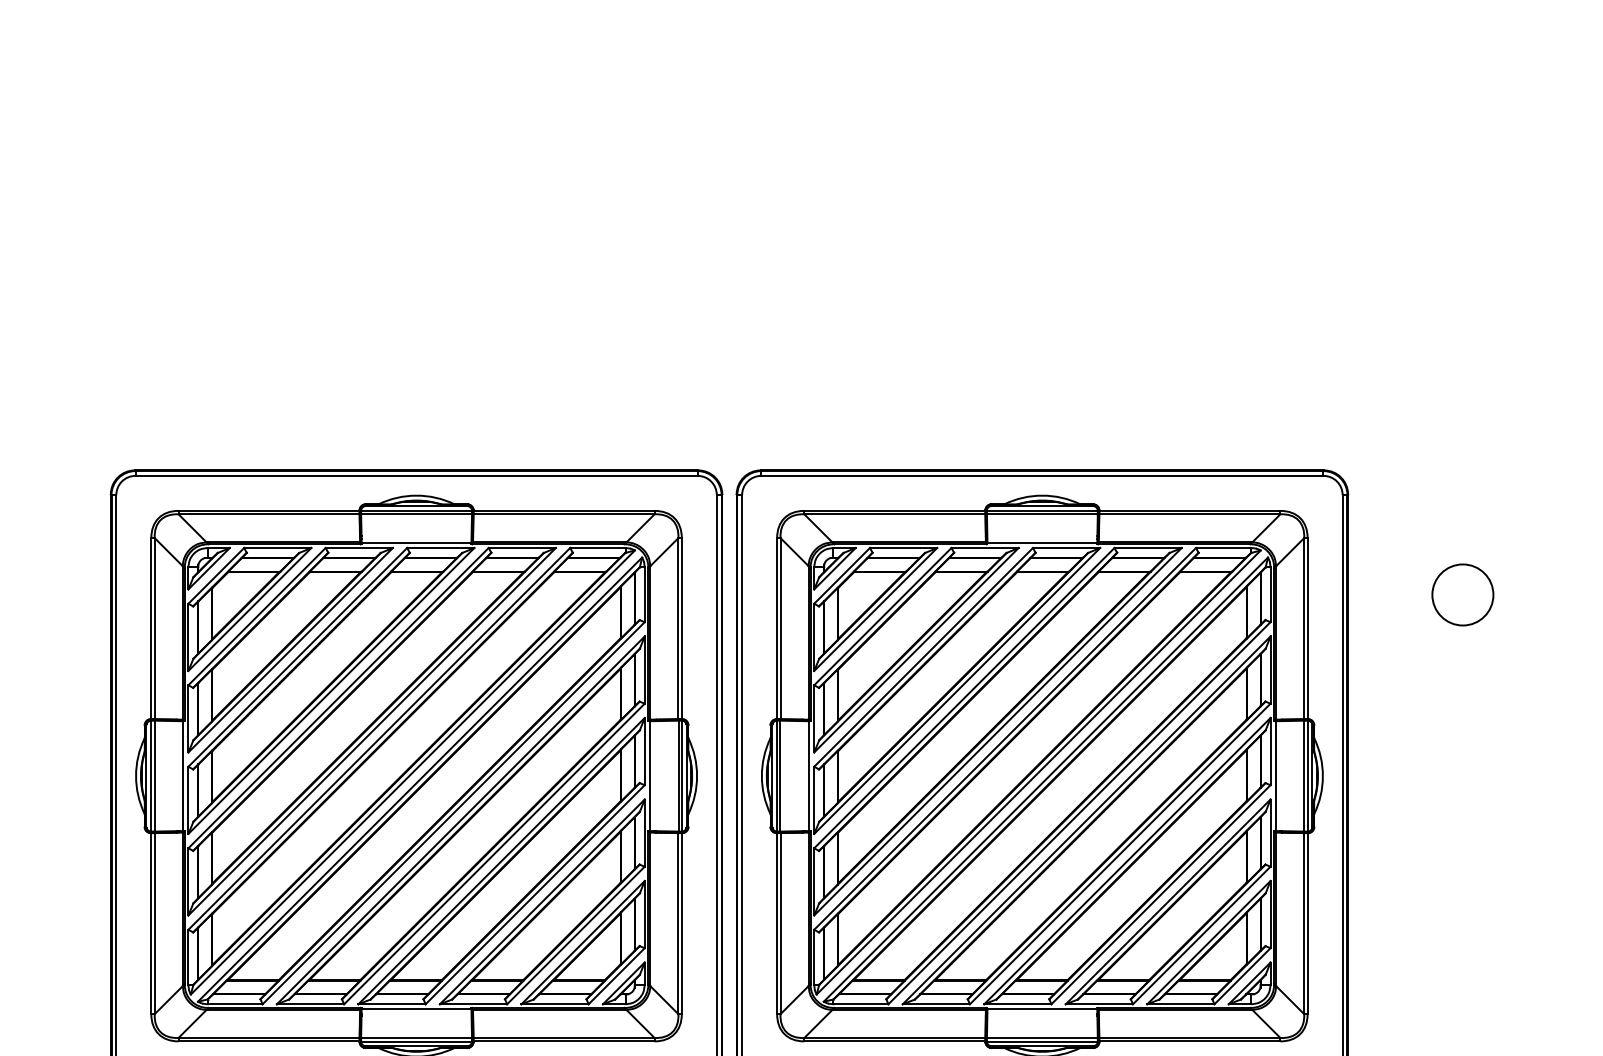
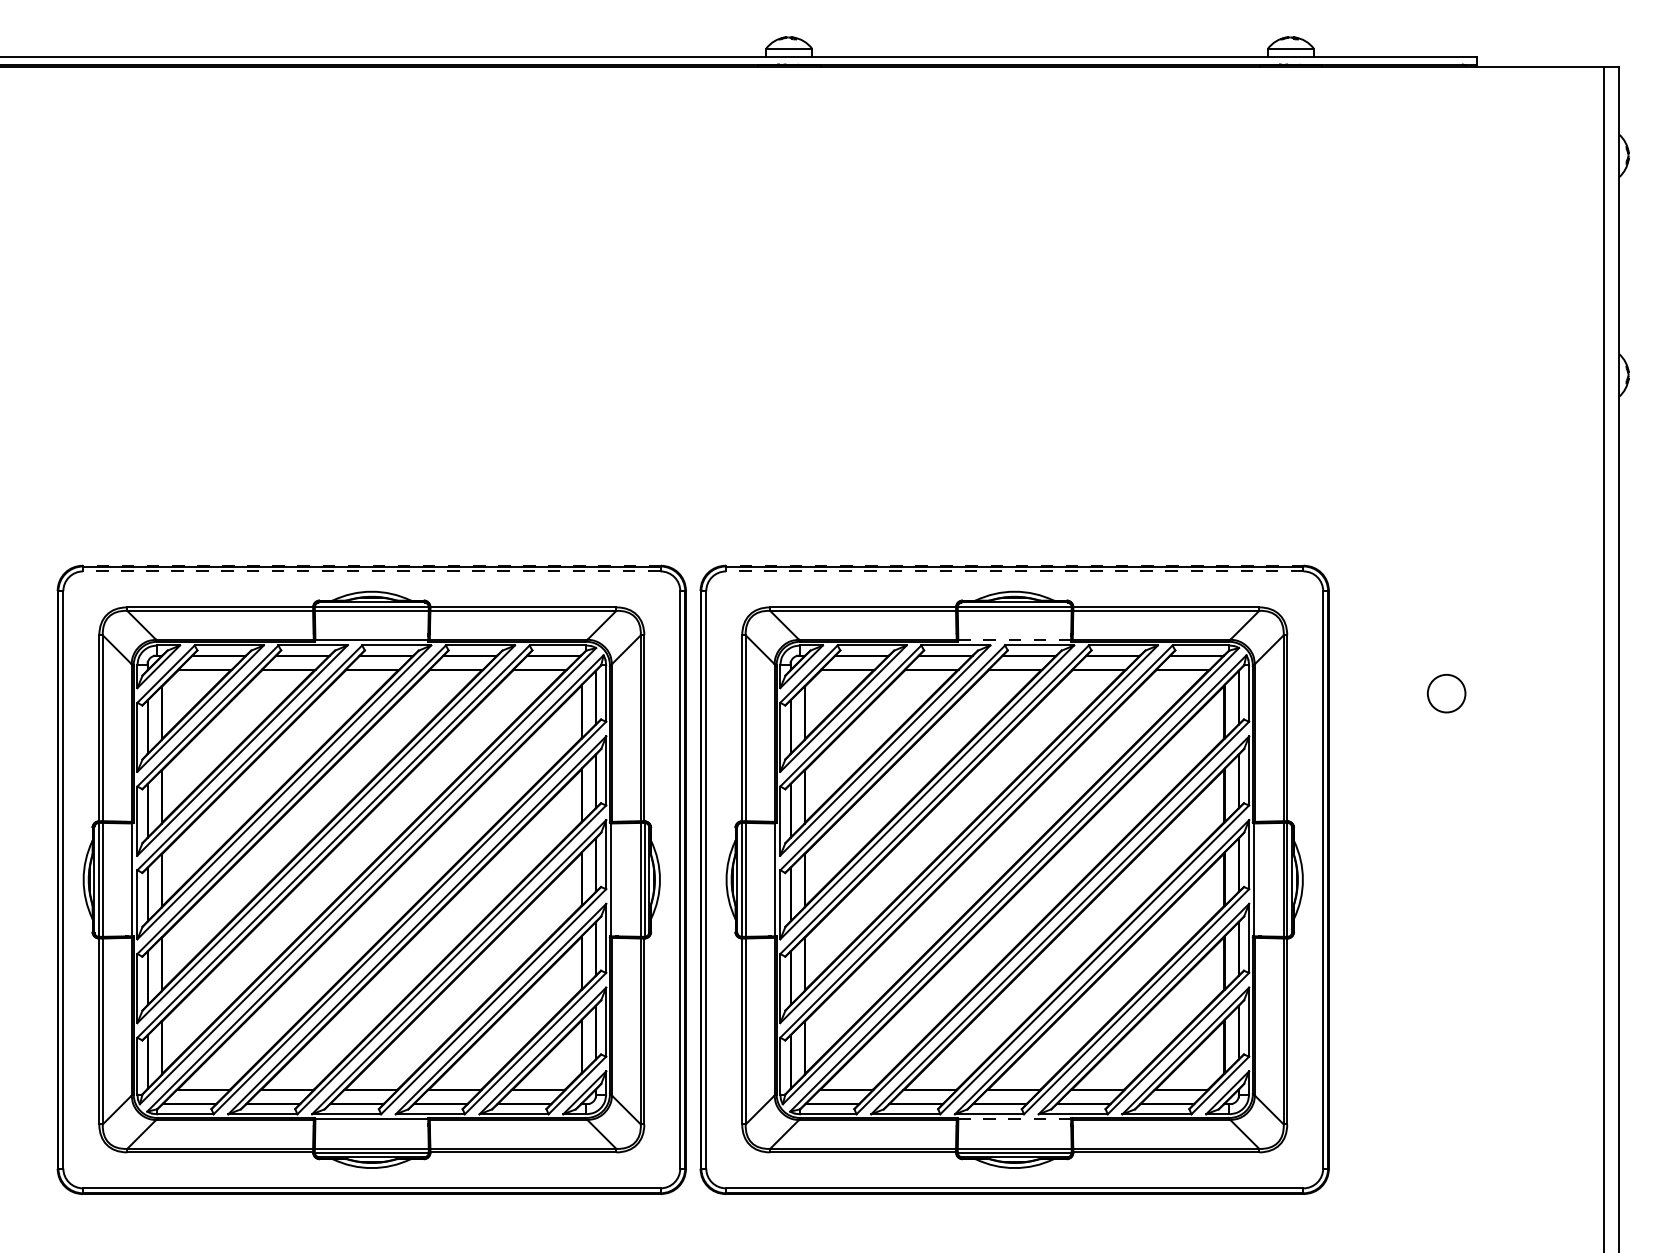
line: (416, 470) -> (371, 565), solid -> dashed
line: (1042, 470) -> (1014, 565), solid -> dashed
line: (416, 475) -> (371, 571), solid -> dashed
line: (1042, 475) -> (1014, 571), solid -> dashed
line: (1043, 543) -> (1015, 640), solid -> dashed
circle: (1462, 594) -> (1446, 693), size x0.6
line: (1042, 1009) -> (1014, 1119), solid -> dashed

